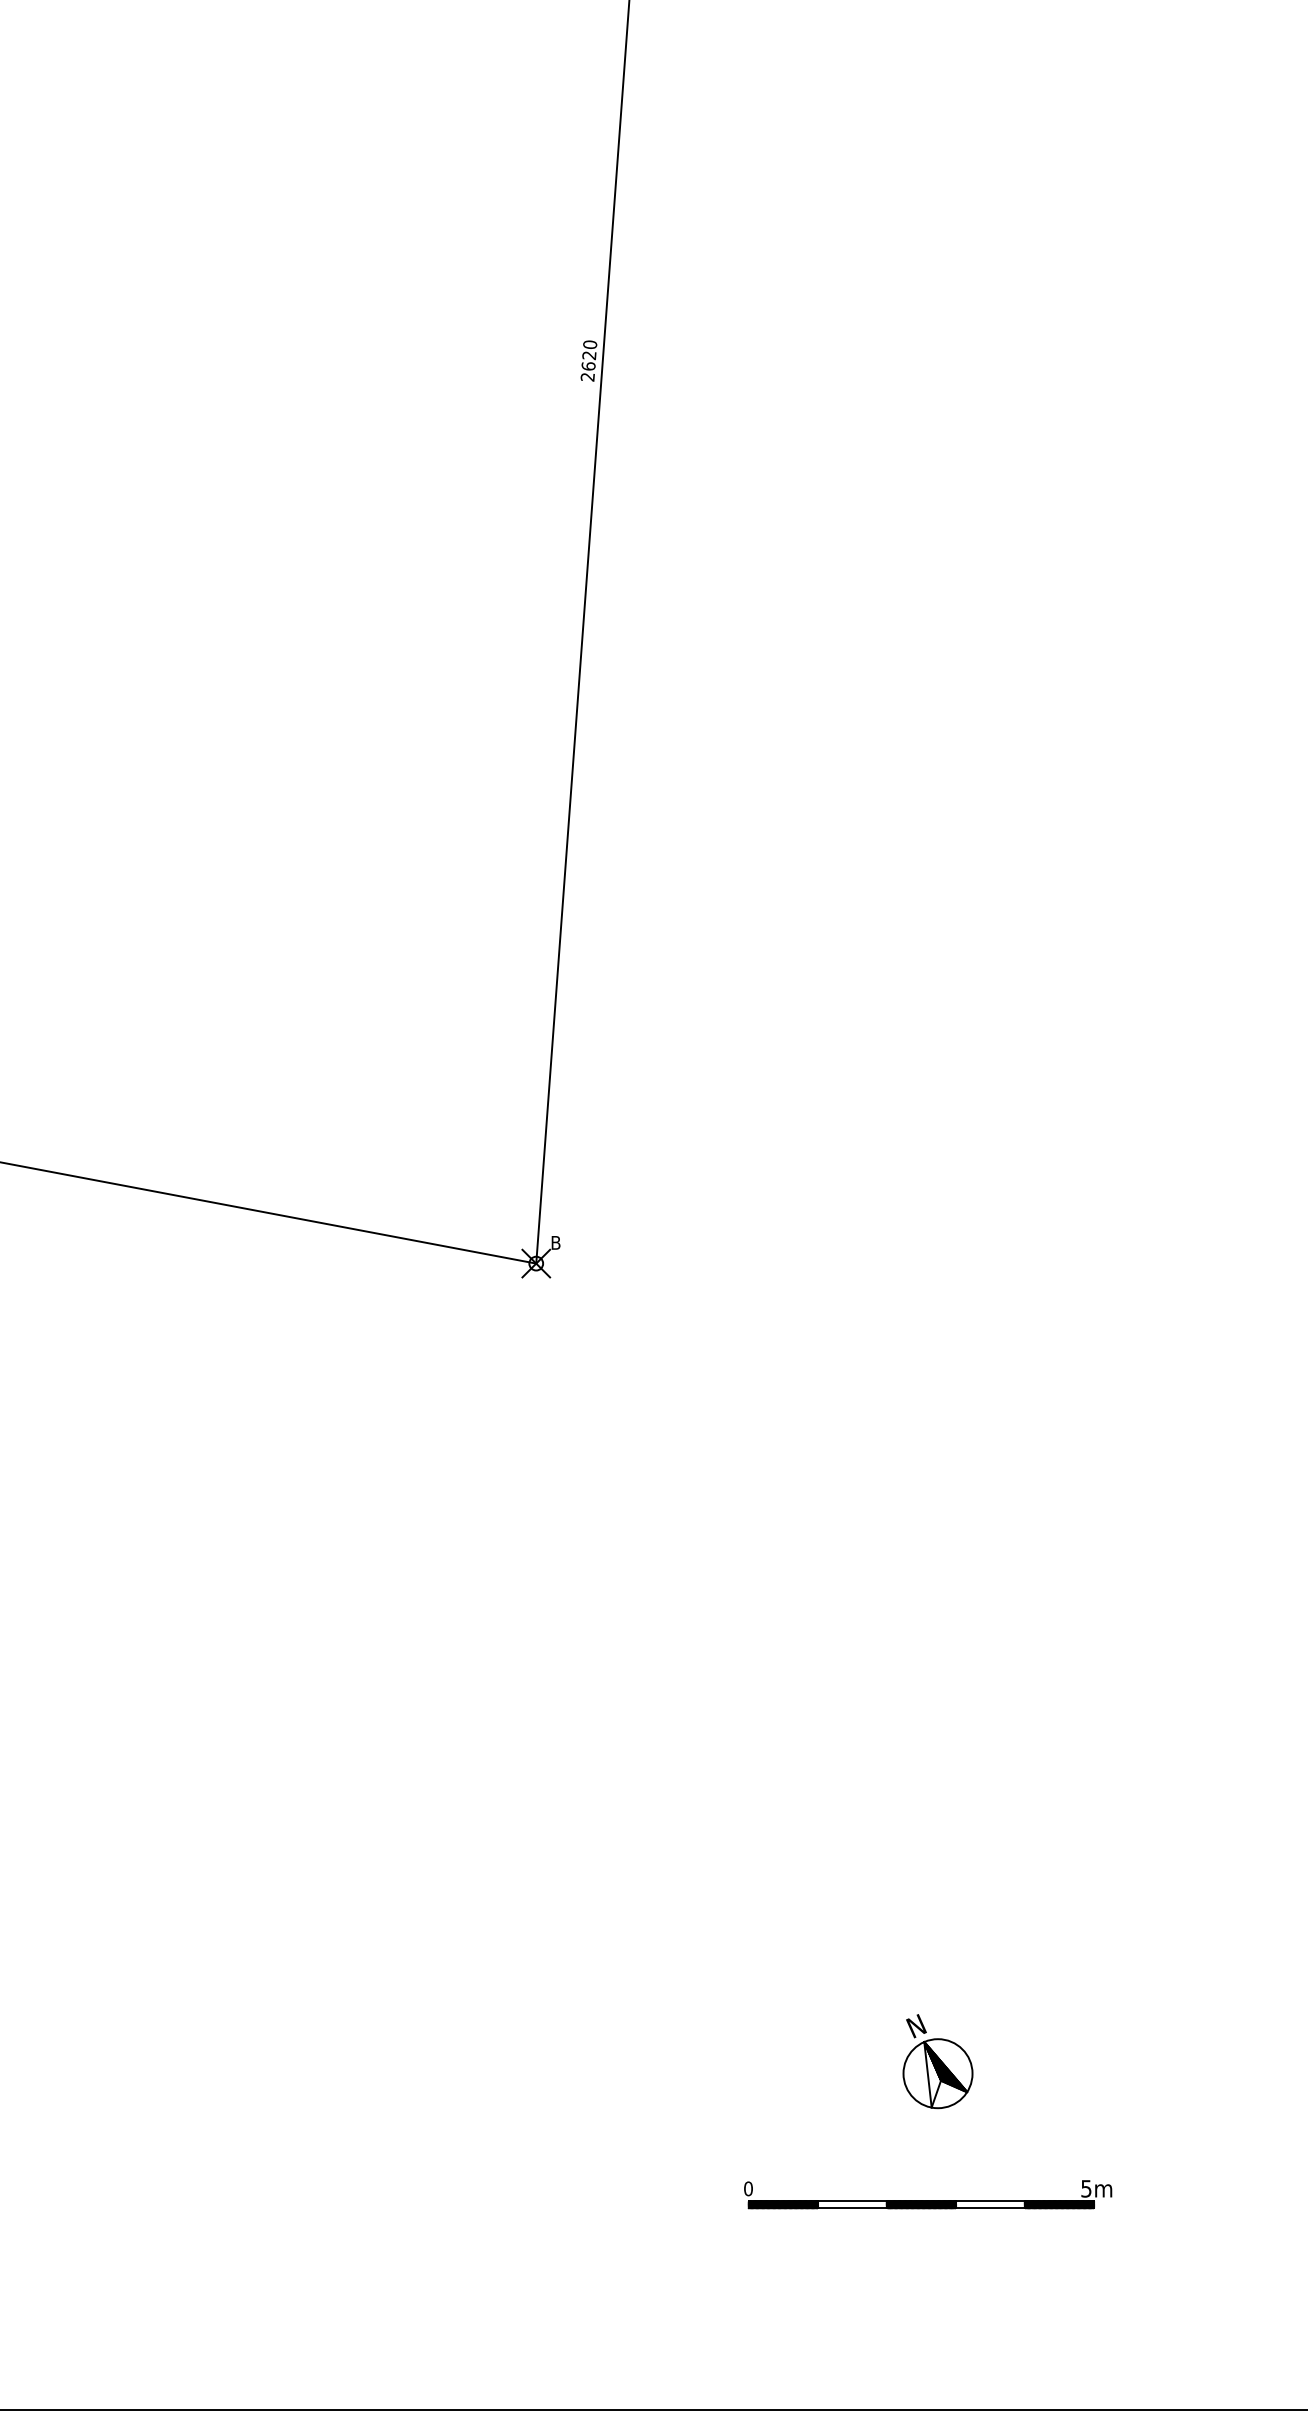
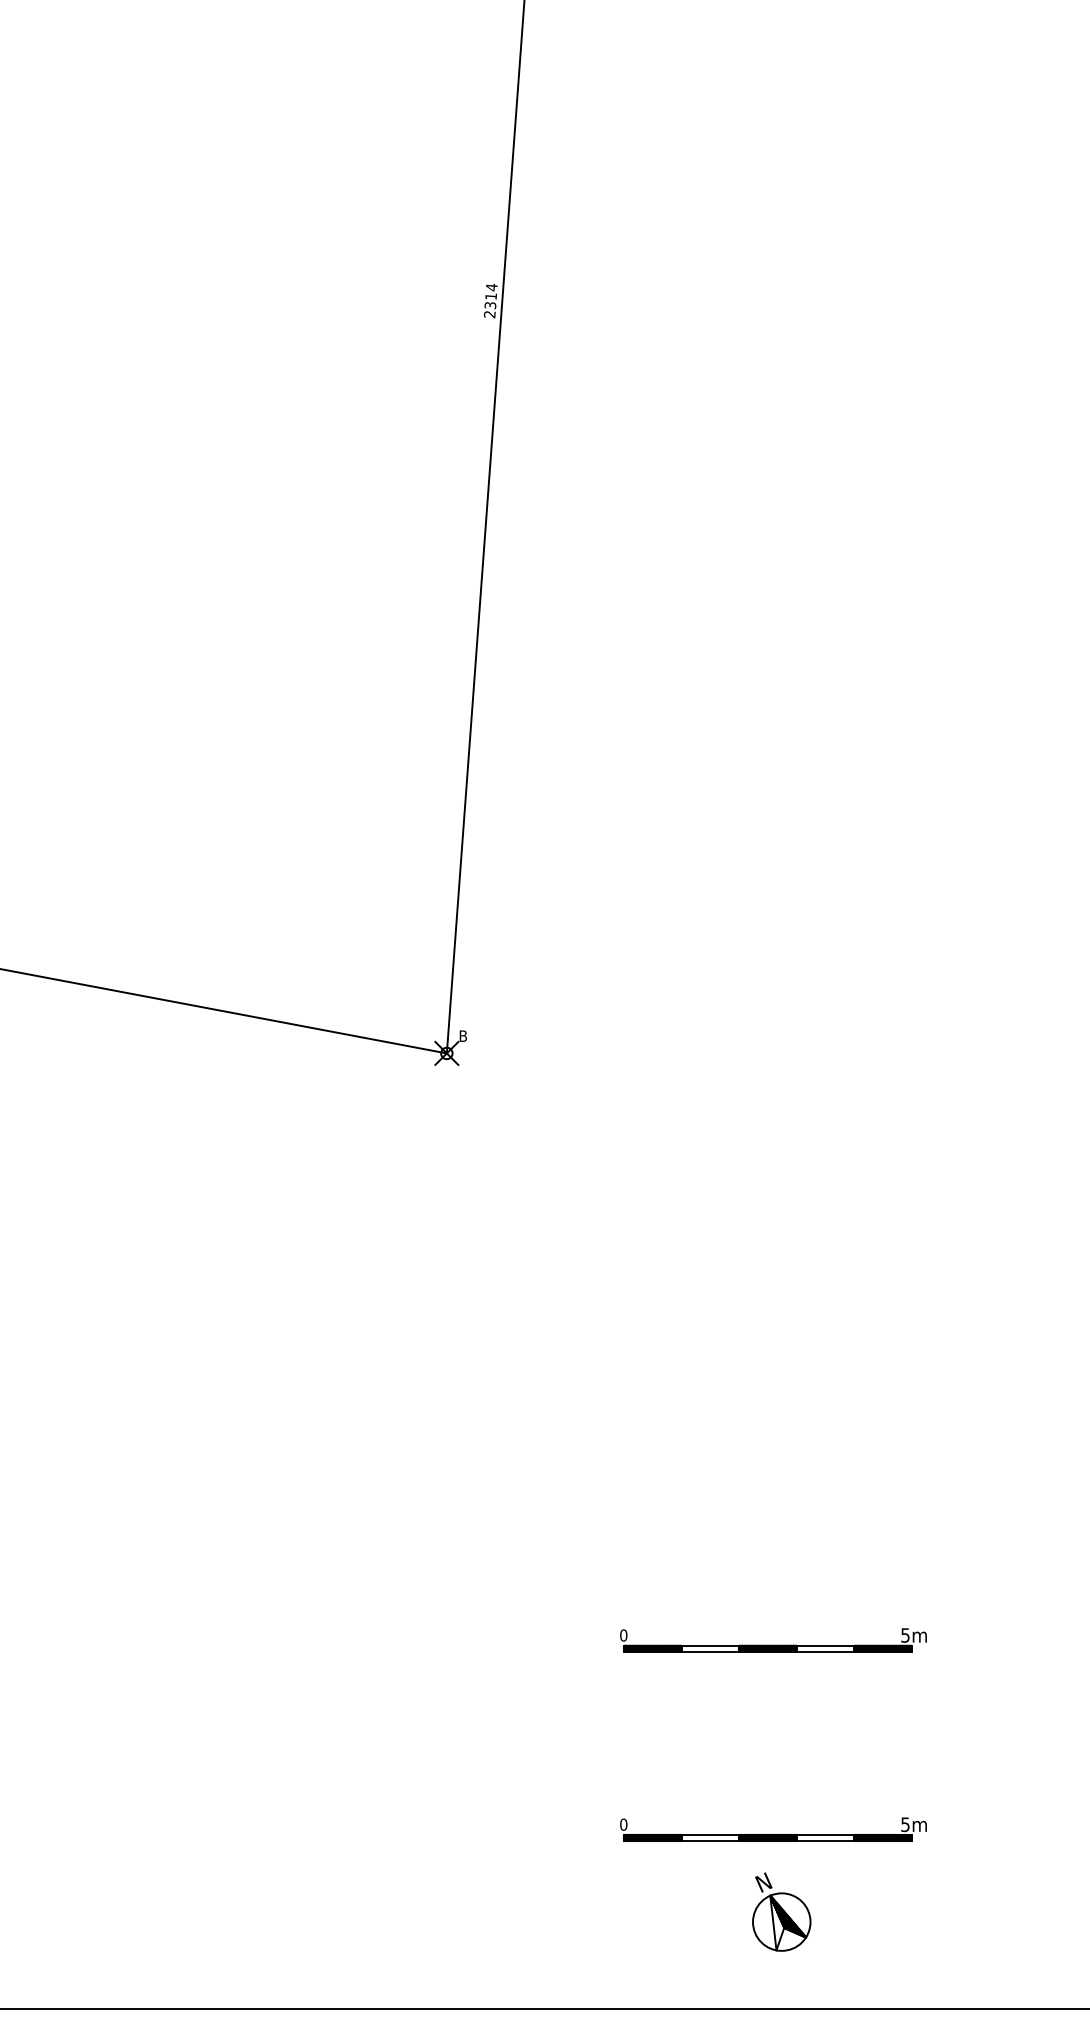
text: (589, 355) -> (491, 296), 2620 -> 2314
part: (928, 1967) -> (773, 1640), added
part: (937, 2061) -> (781, 1911), moved

